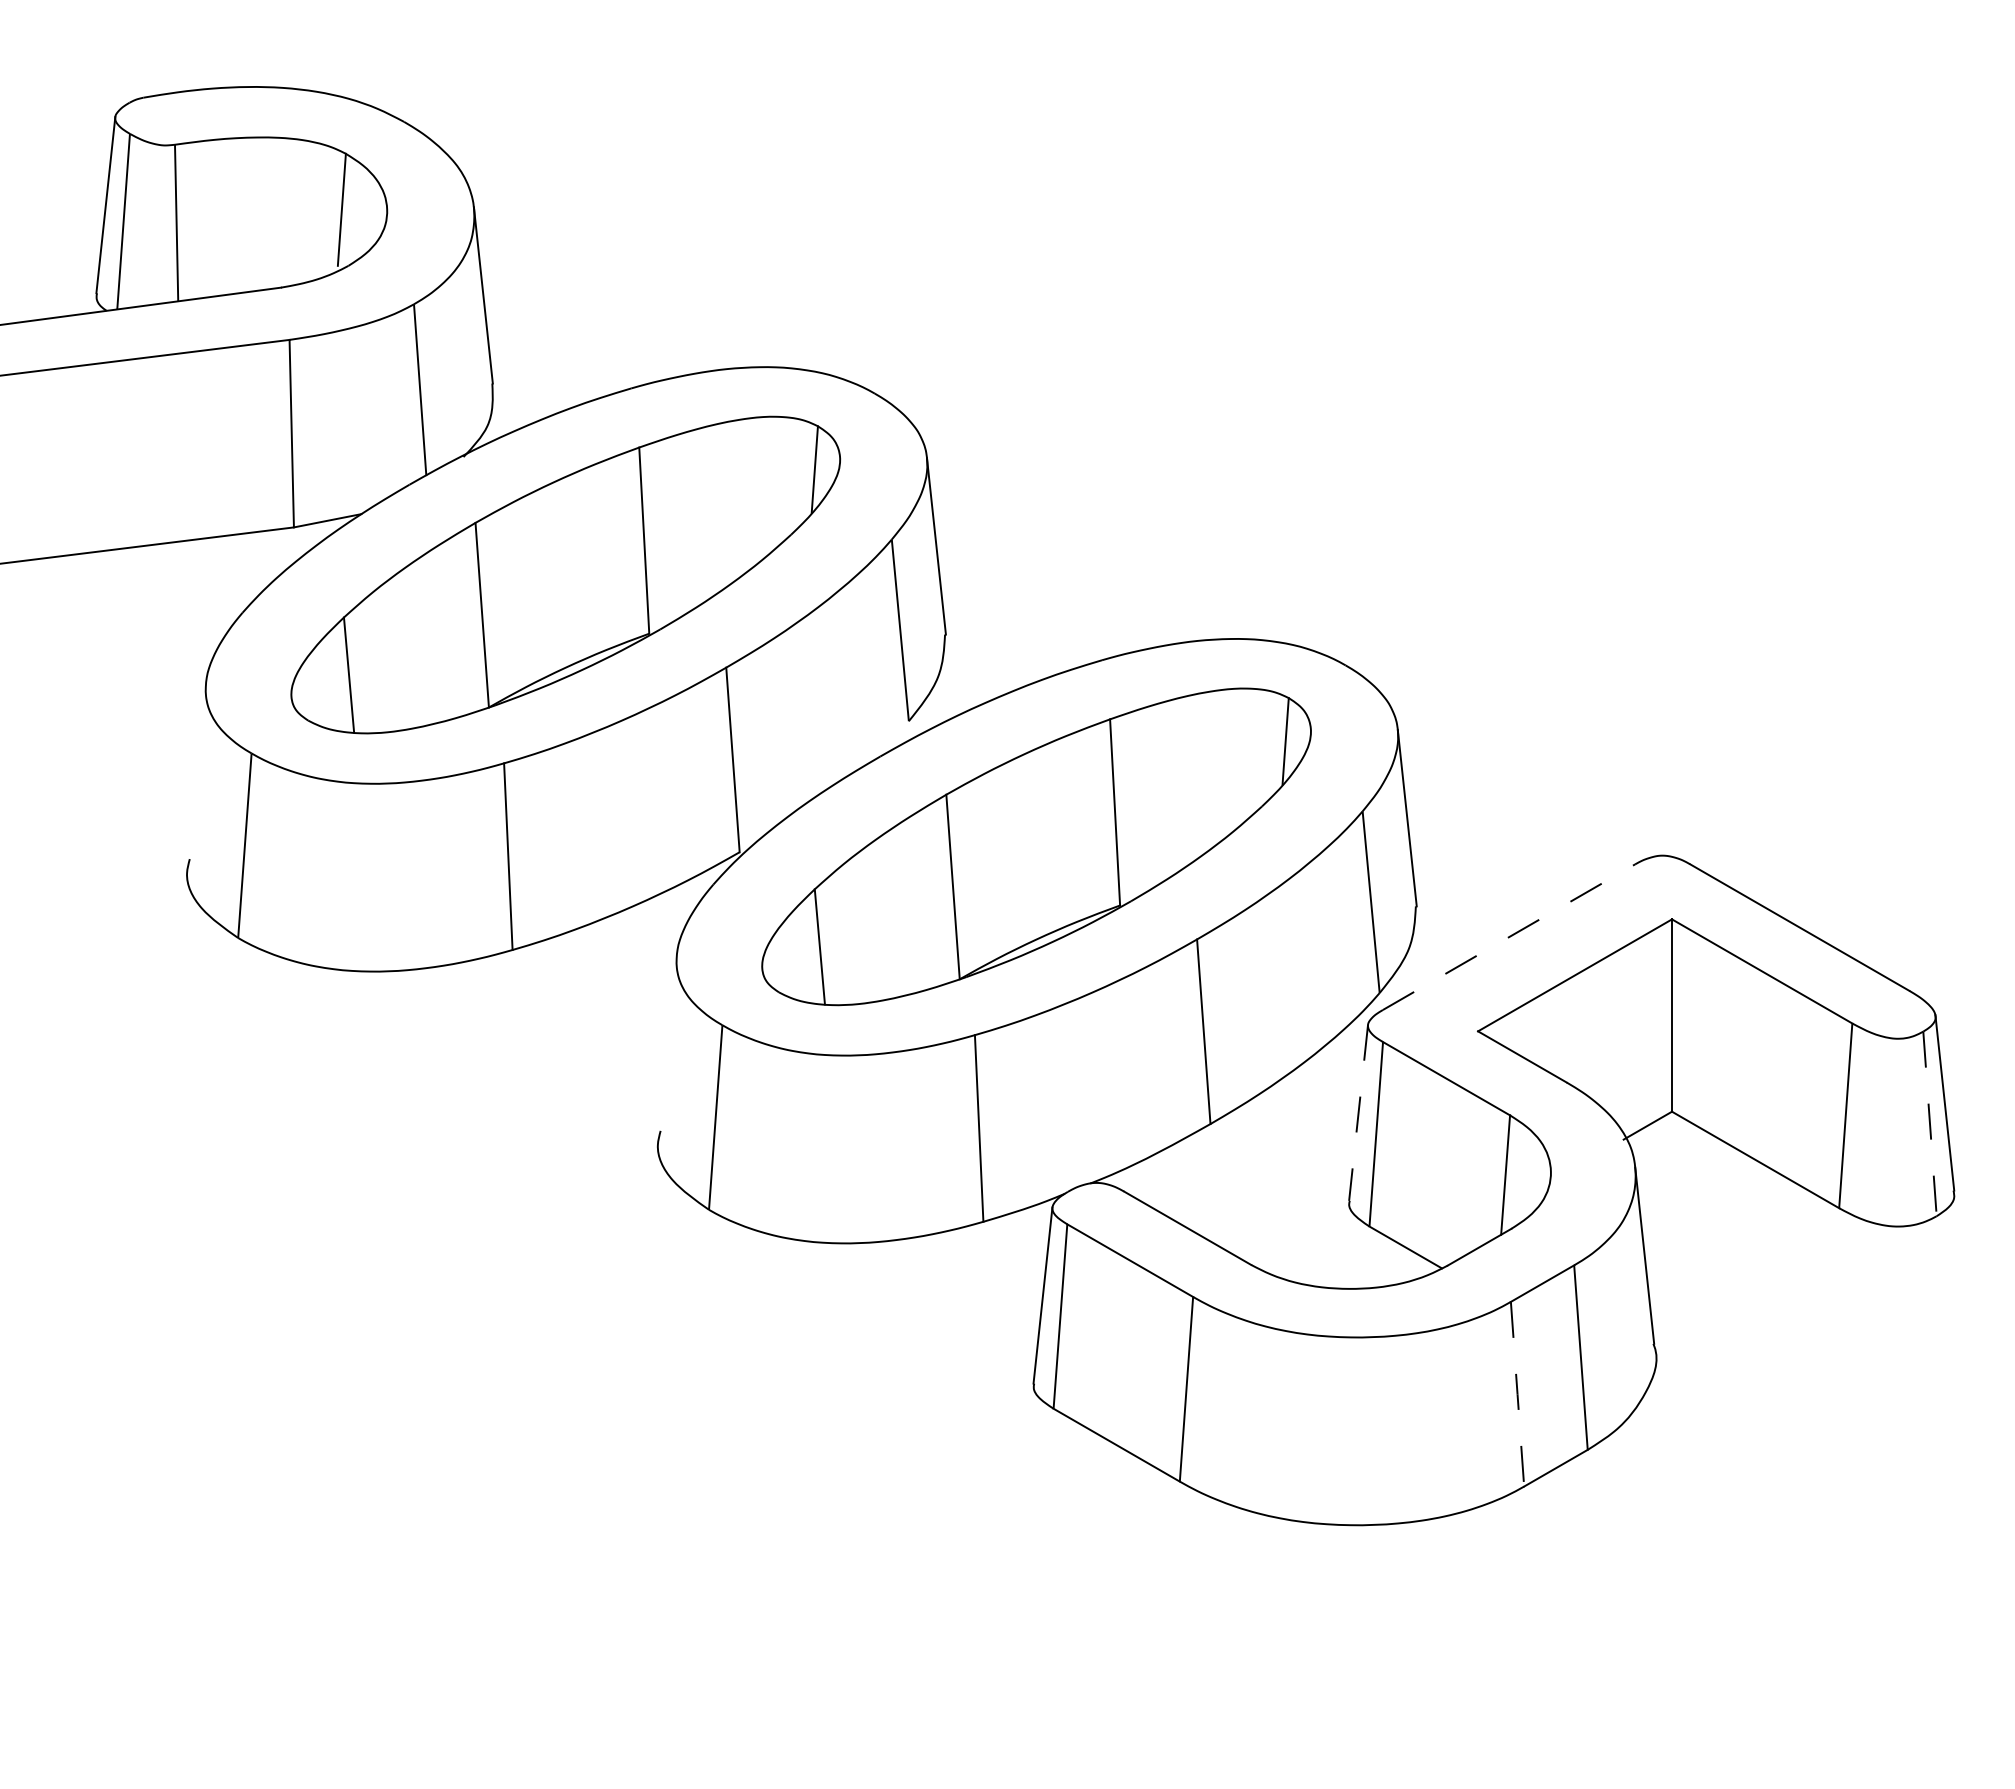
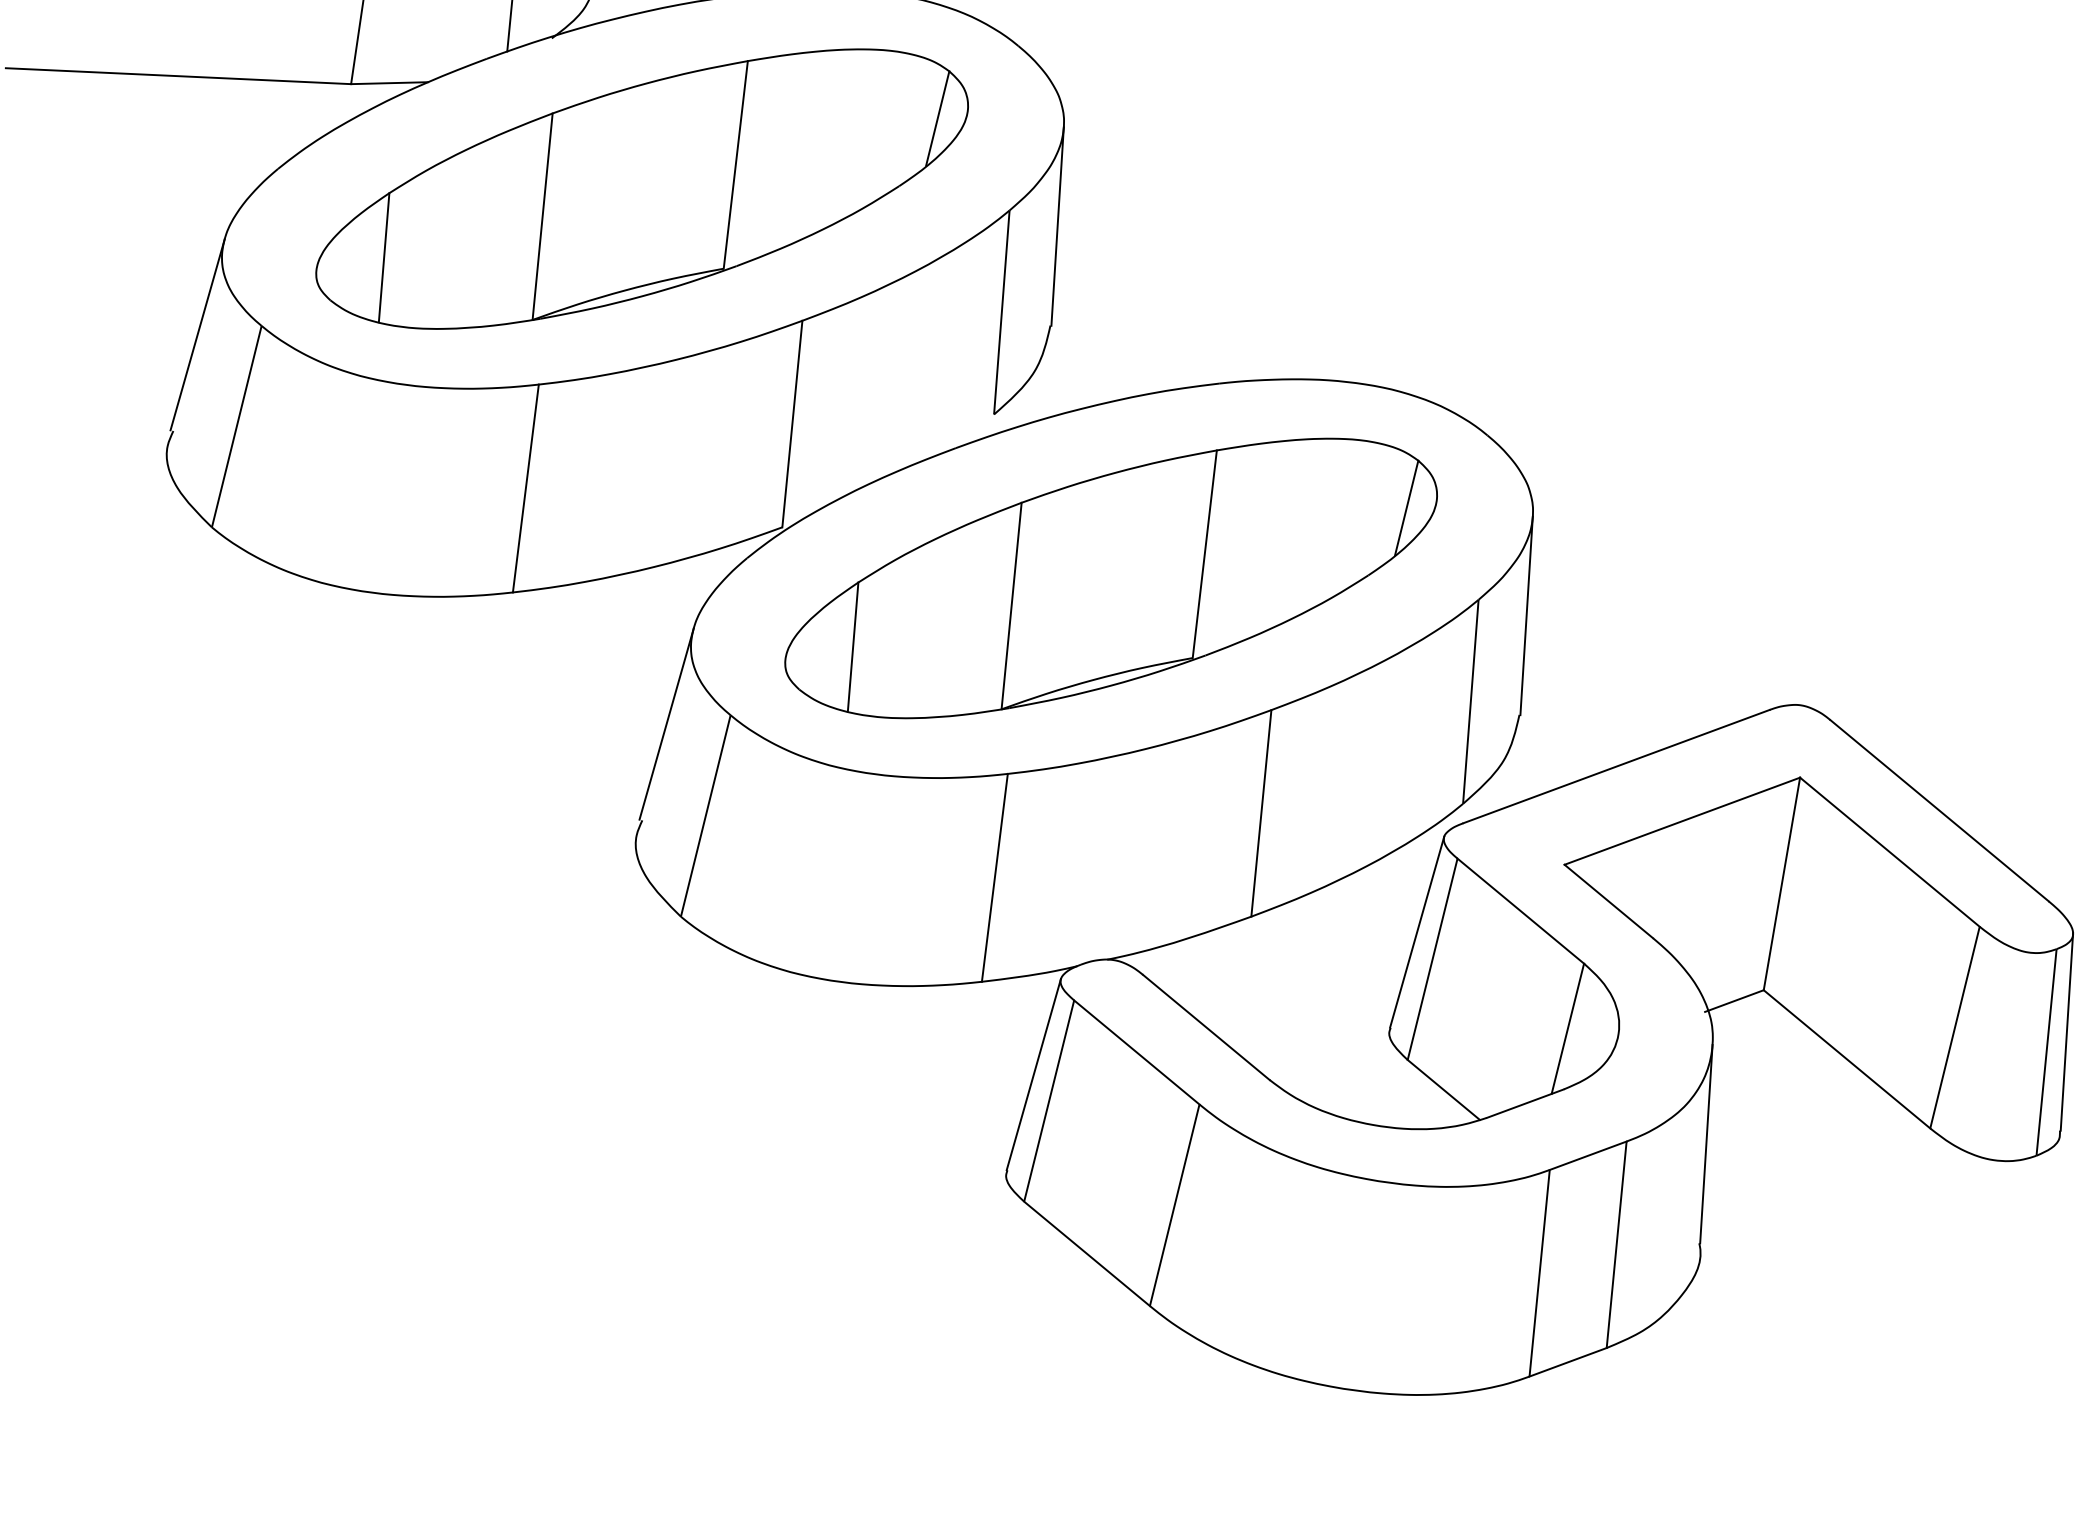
line: (196, 770) -> (197, 334), added
line: (1508, 937) -> (1615, 766), dashed -> solid
line: (667, 1042) -> (666, 723), added
line: (1358, 1112) -> (1417, 931), dashed -> solid
line: (1930, 1124) -> (2047, 1053), dashed -> solid
line: (1517, 1394) -> (1539, 1273), dashed -> solid

